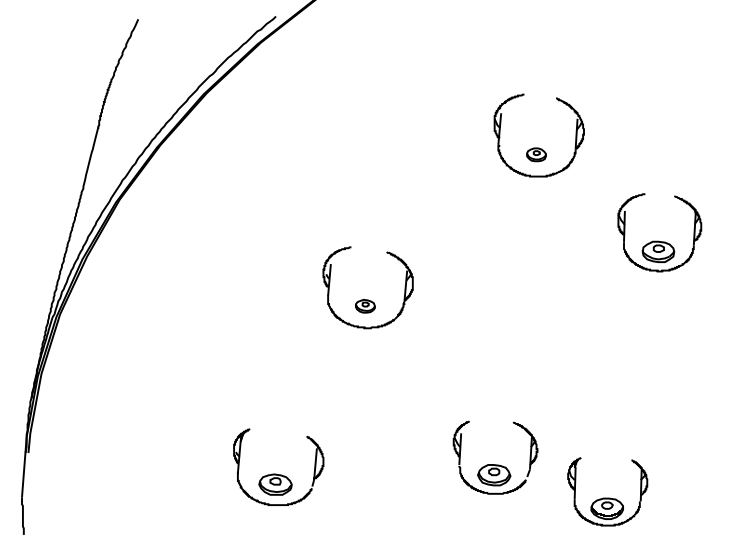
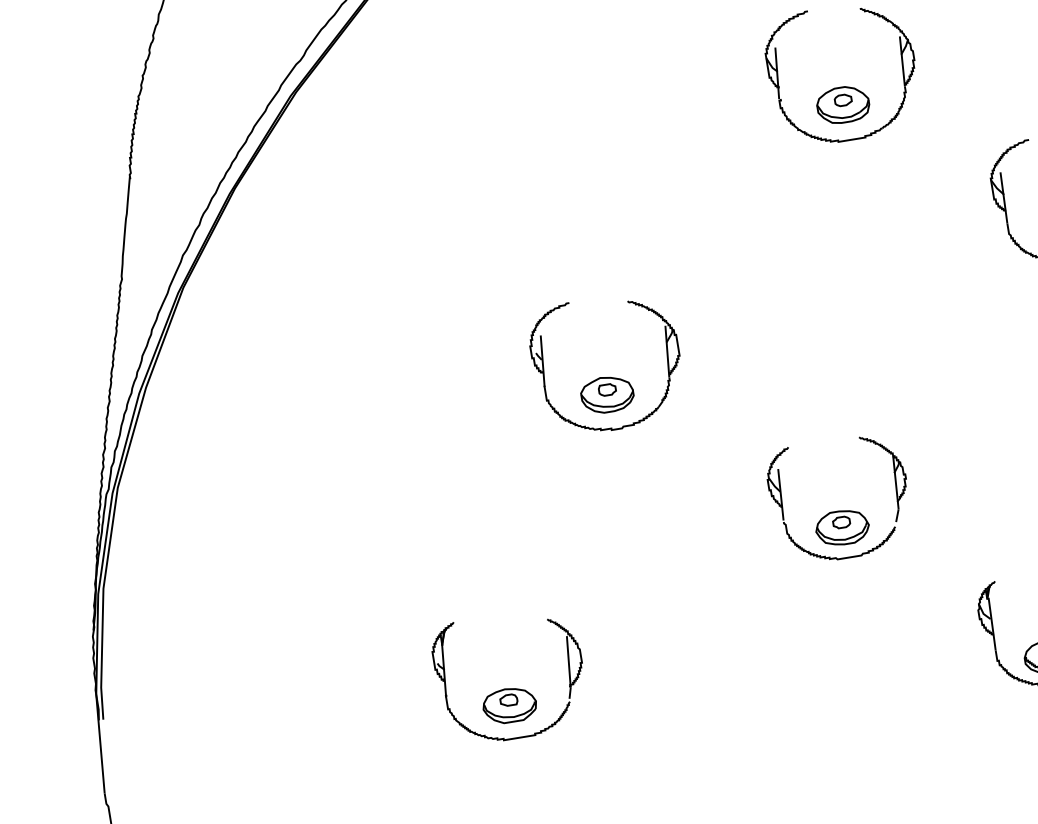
part: (536, 154) -> (843, 104), size x1.67
part: (365, 305) -> (607, 393), size x1.67
part: (495, 464) -> (841, 510), moved

